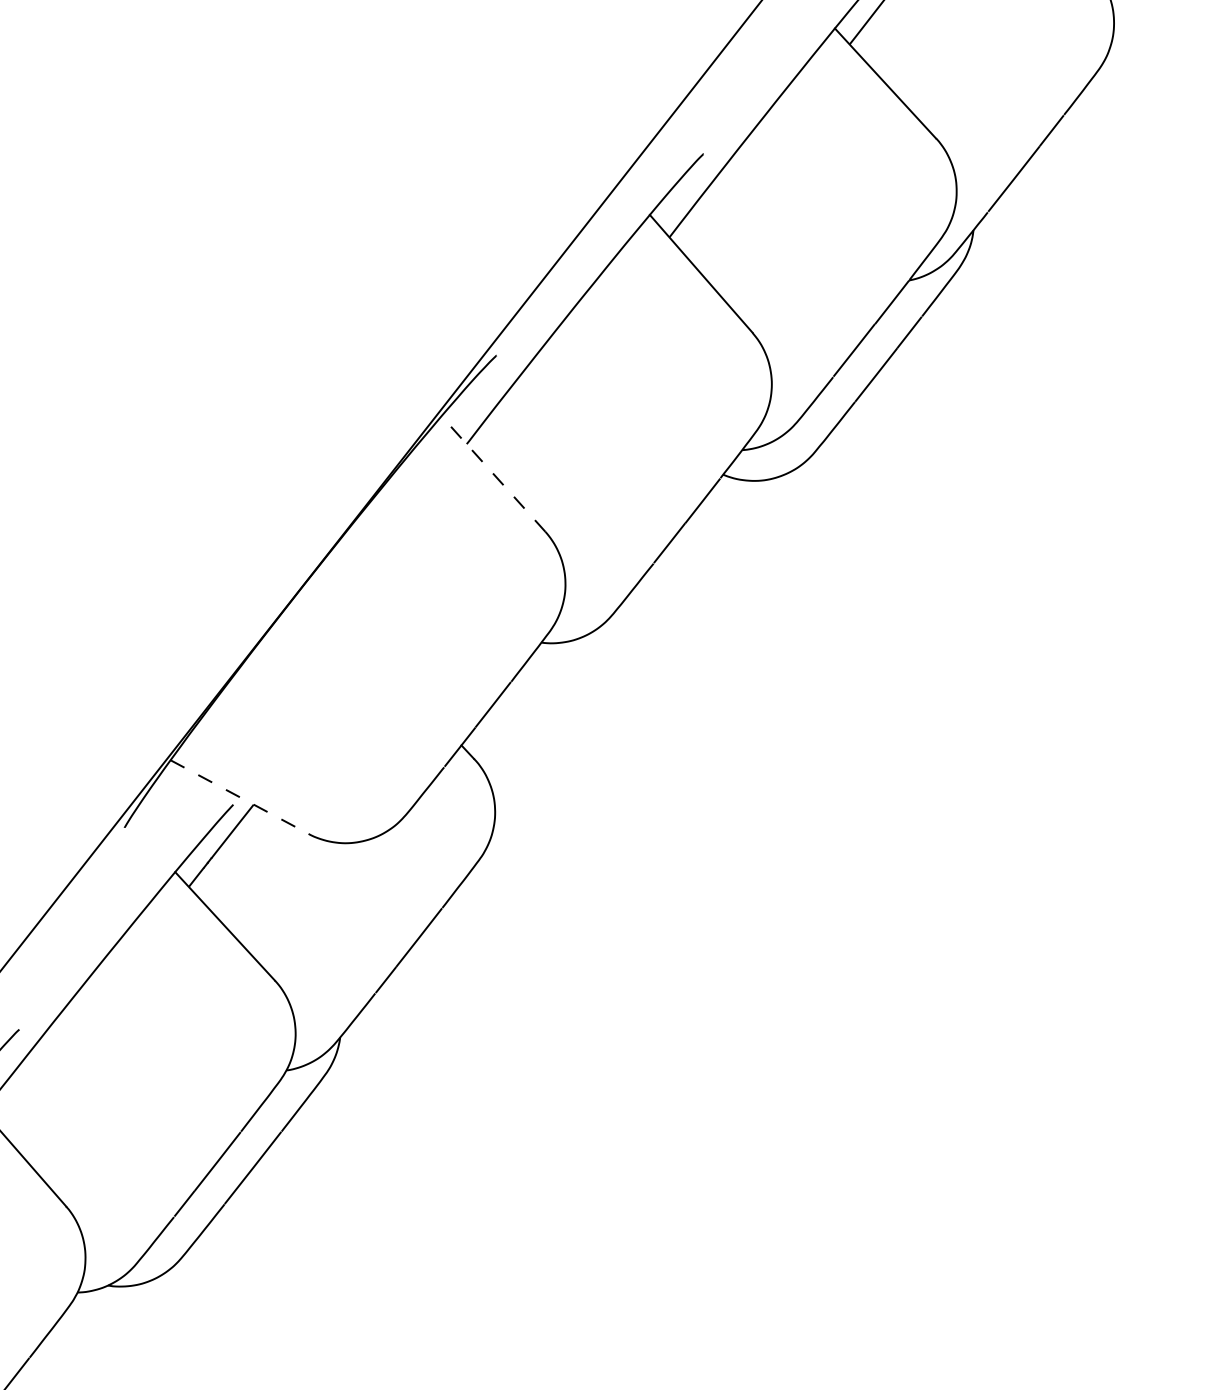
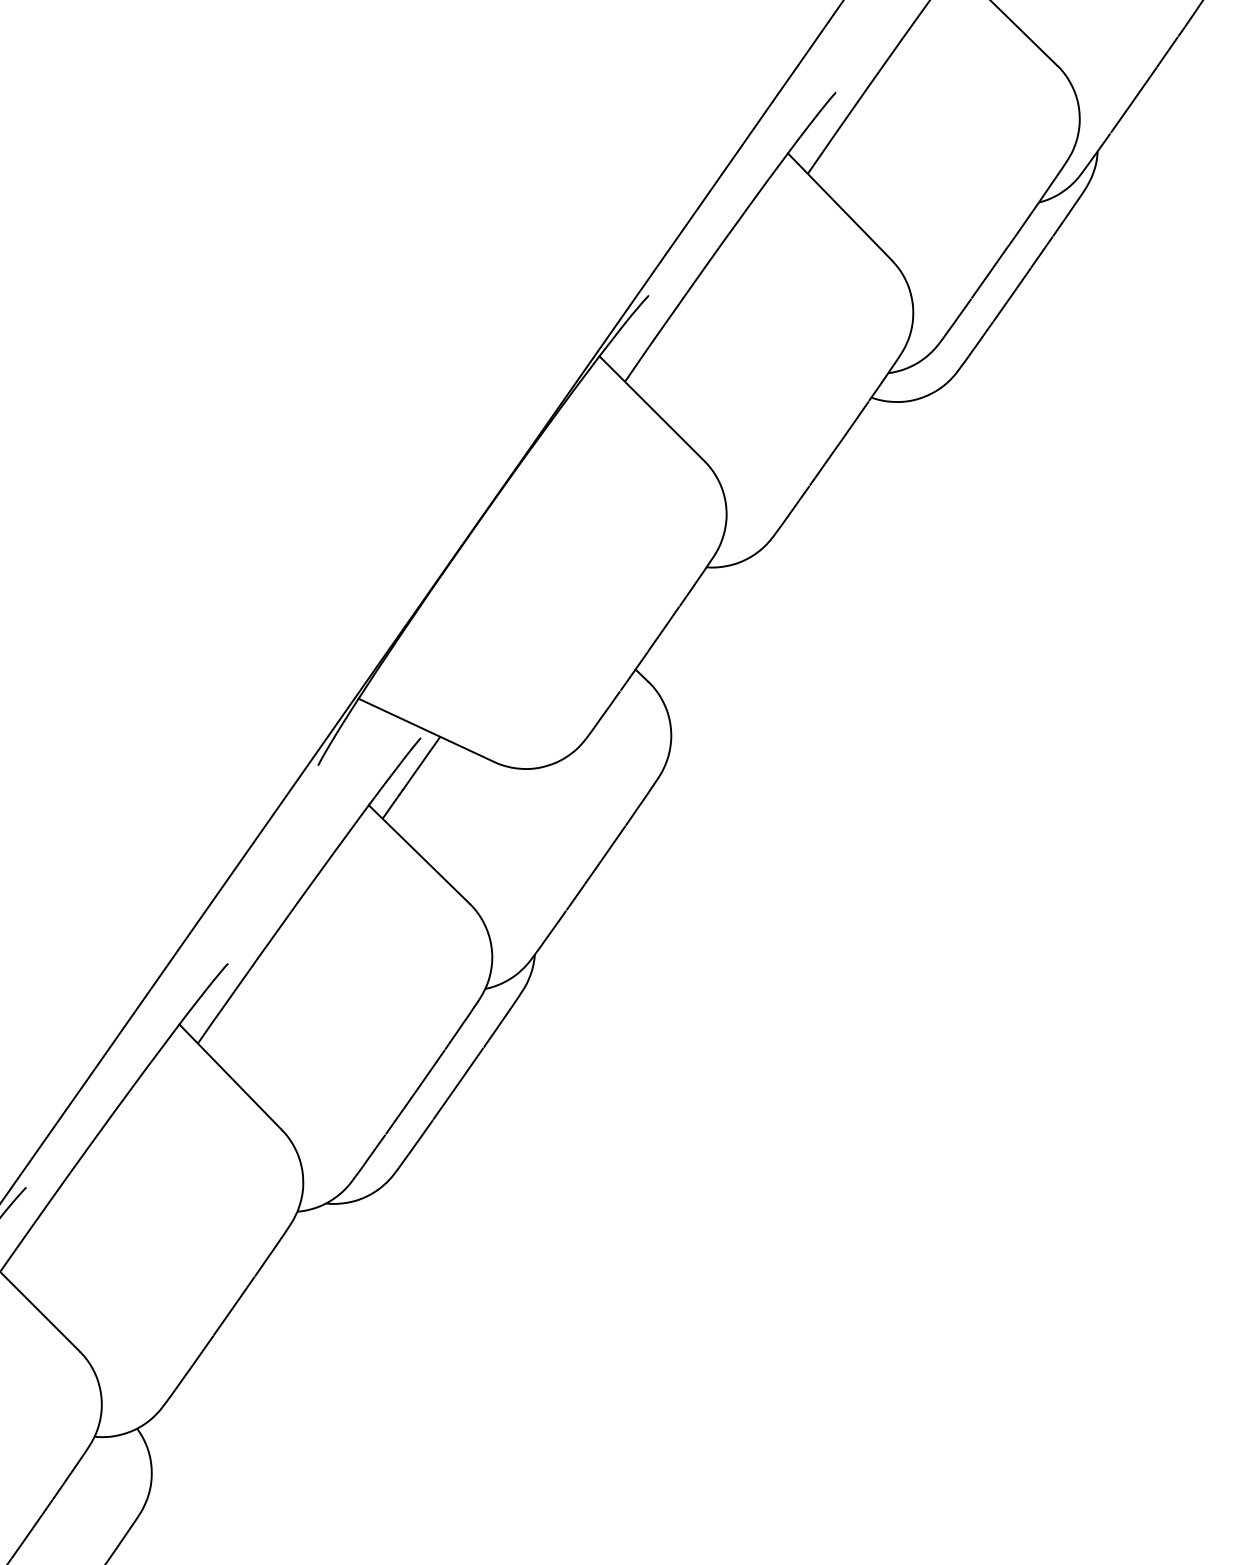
line: (492, 473) -> (651, 408), dashed -> solid
line: (239, 797) -> (426, 730), dashed -> solid

